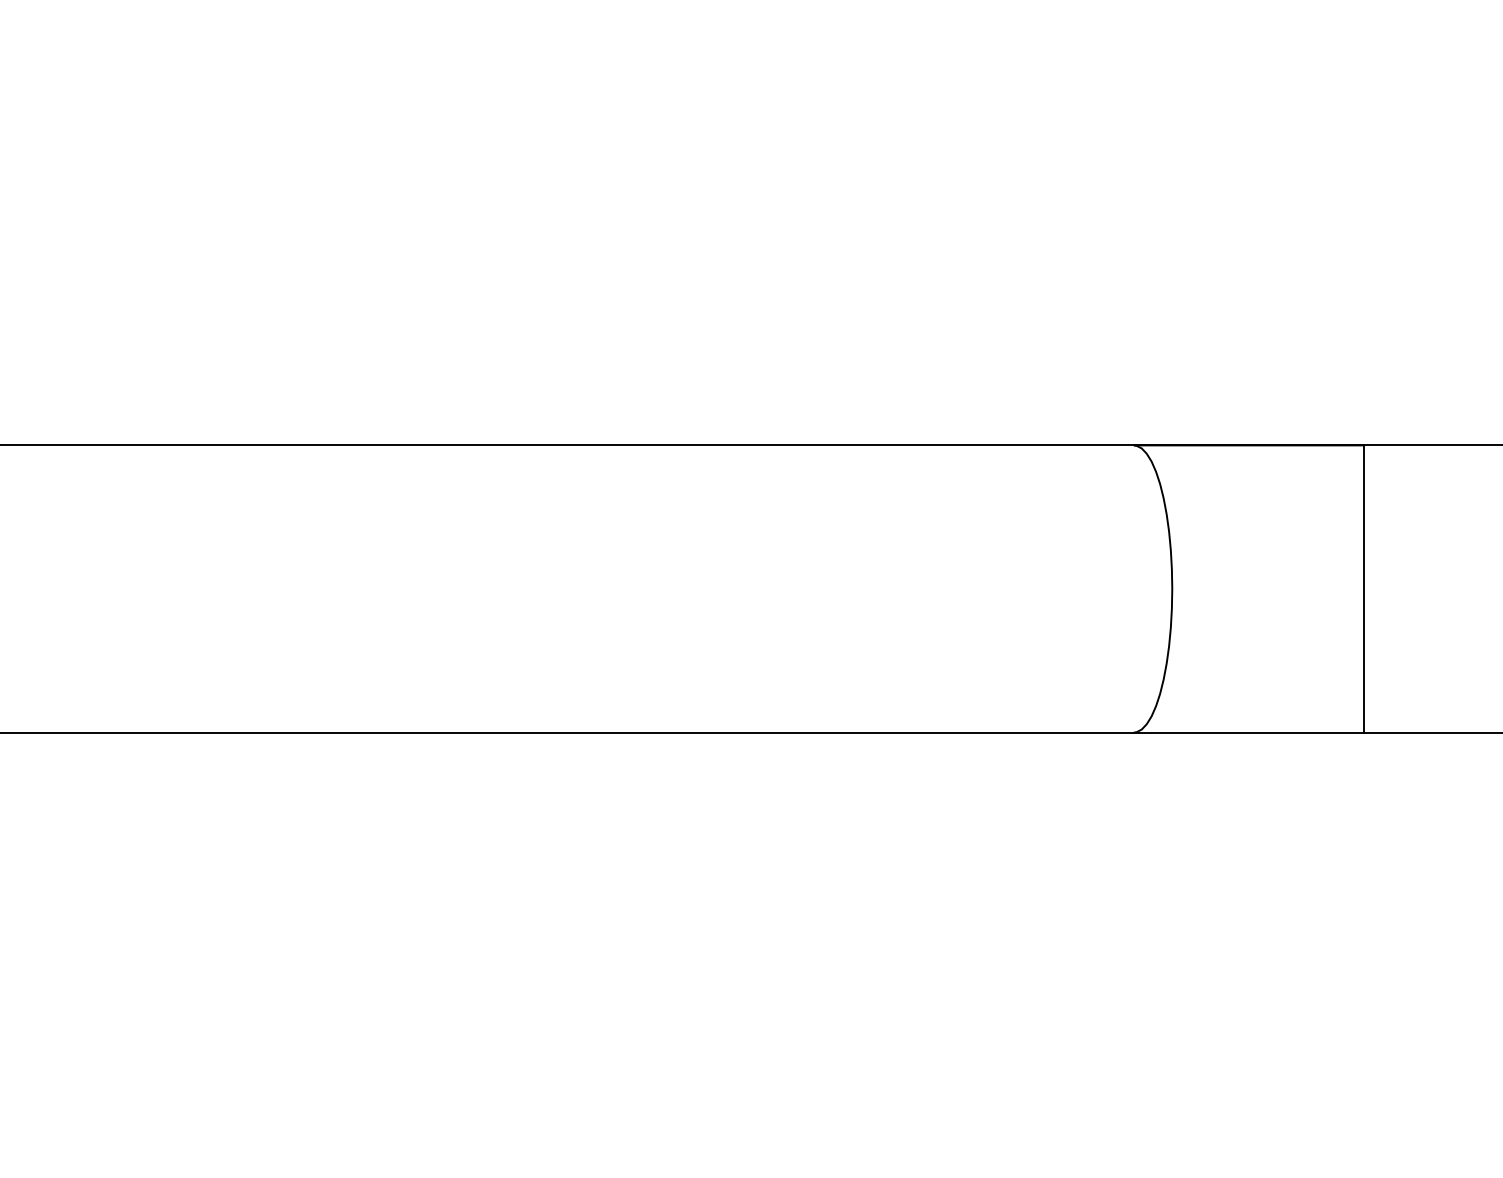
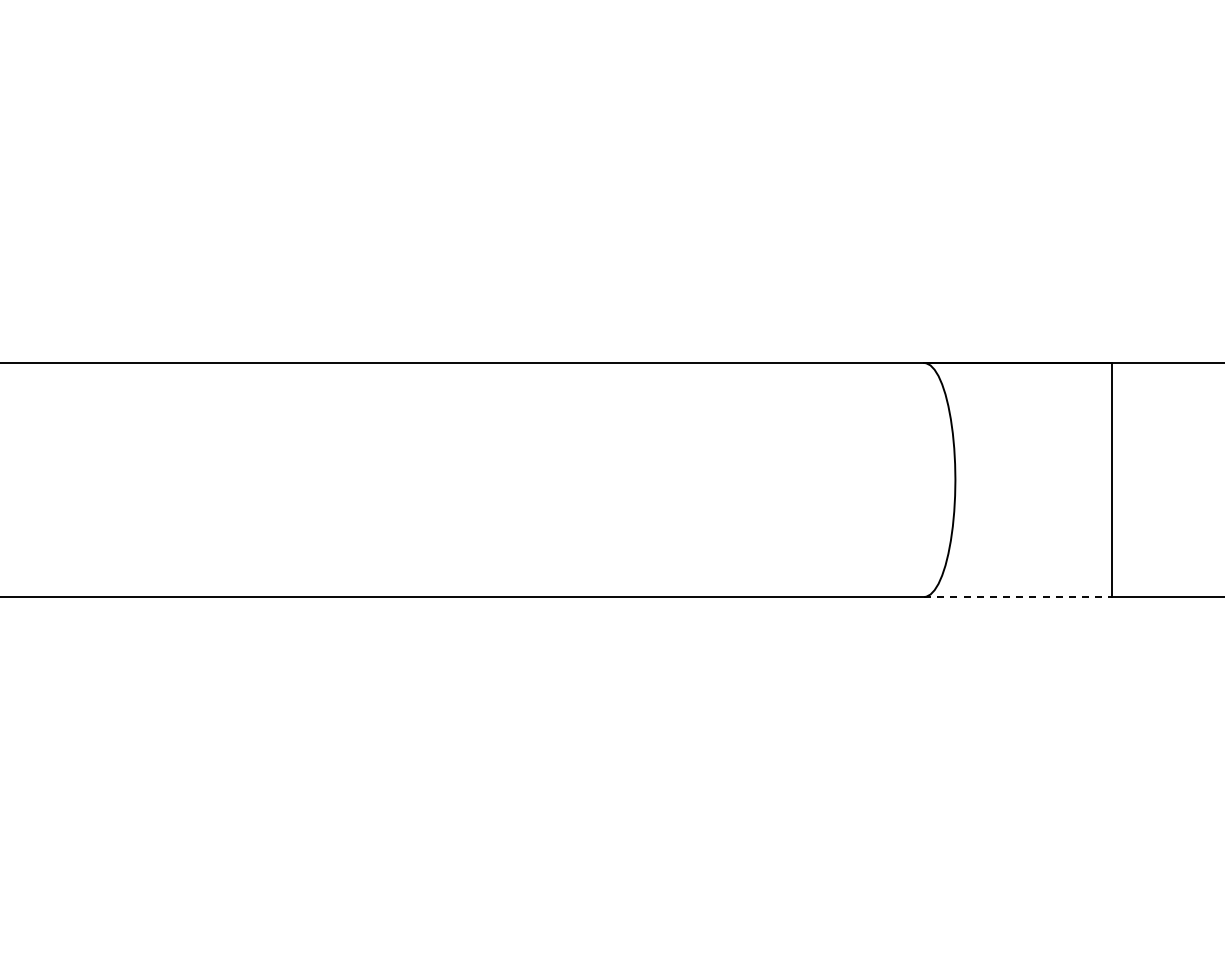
line: (1248, 733) -> (1017, 597), solid -> dashed

